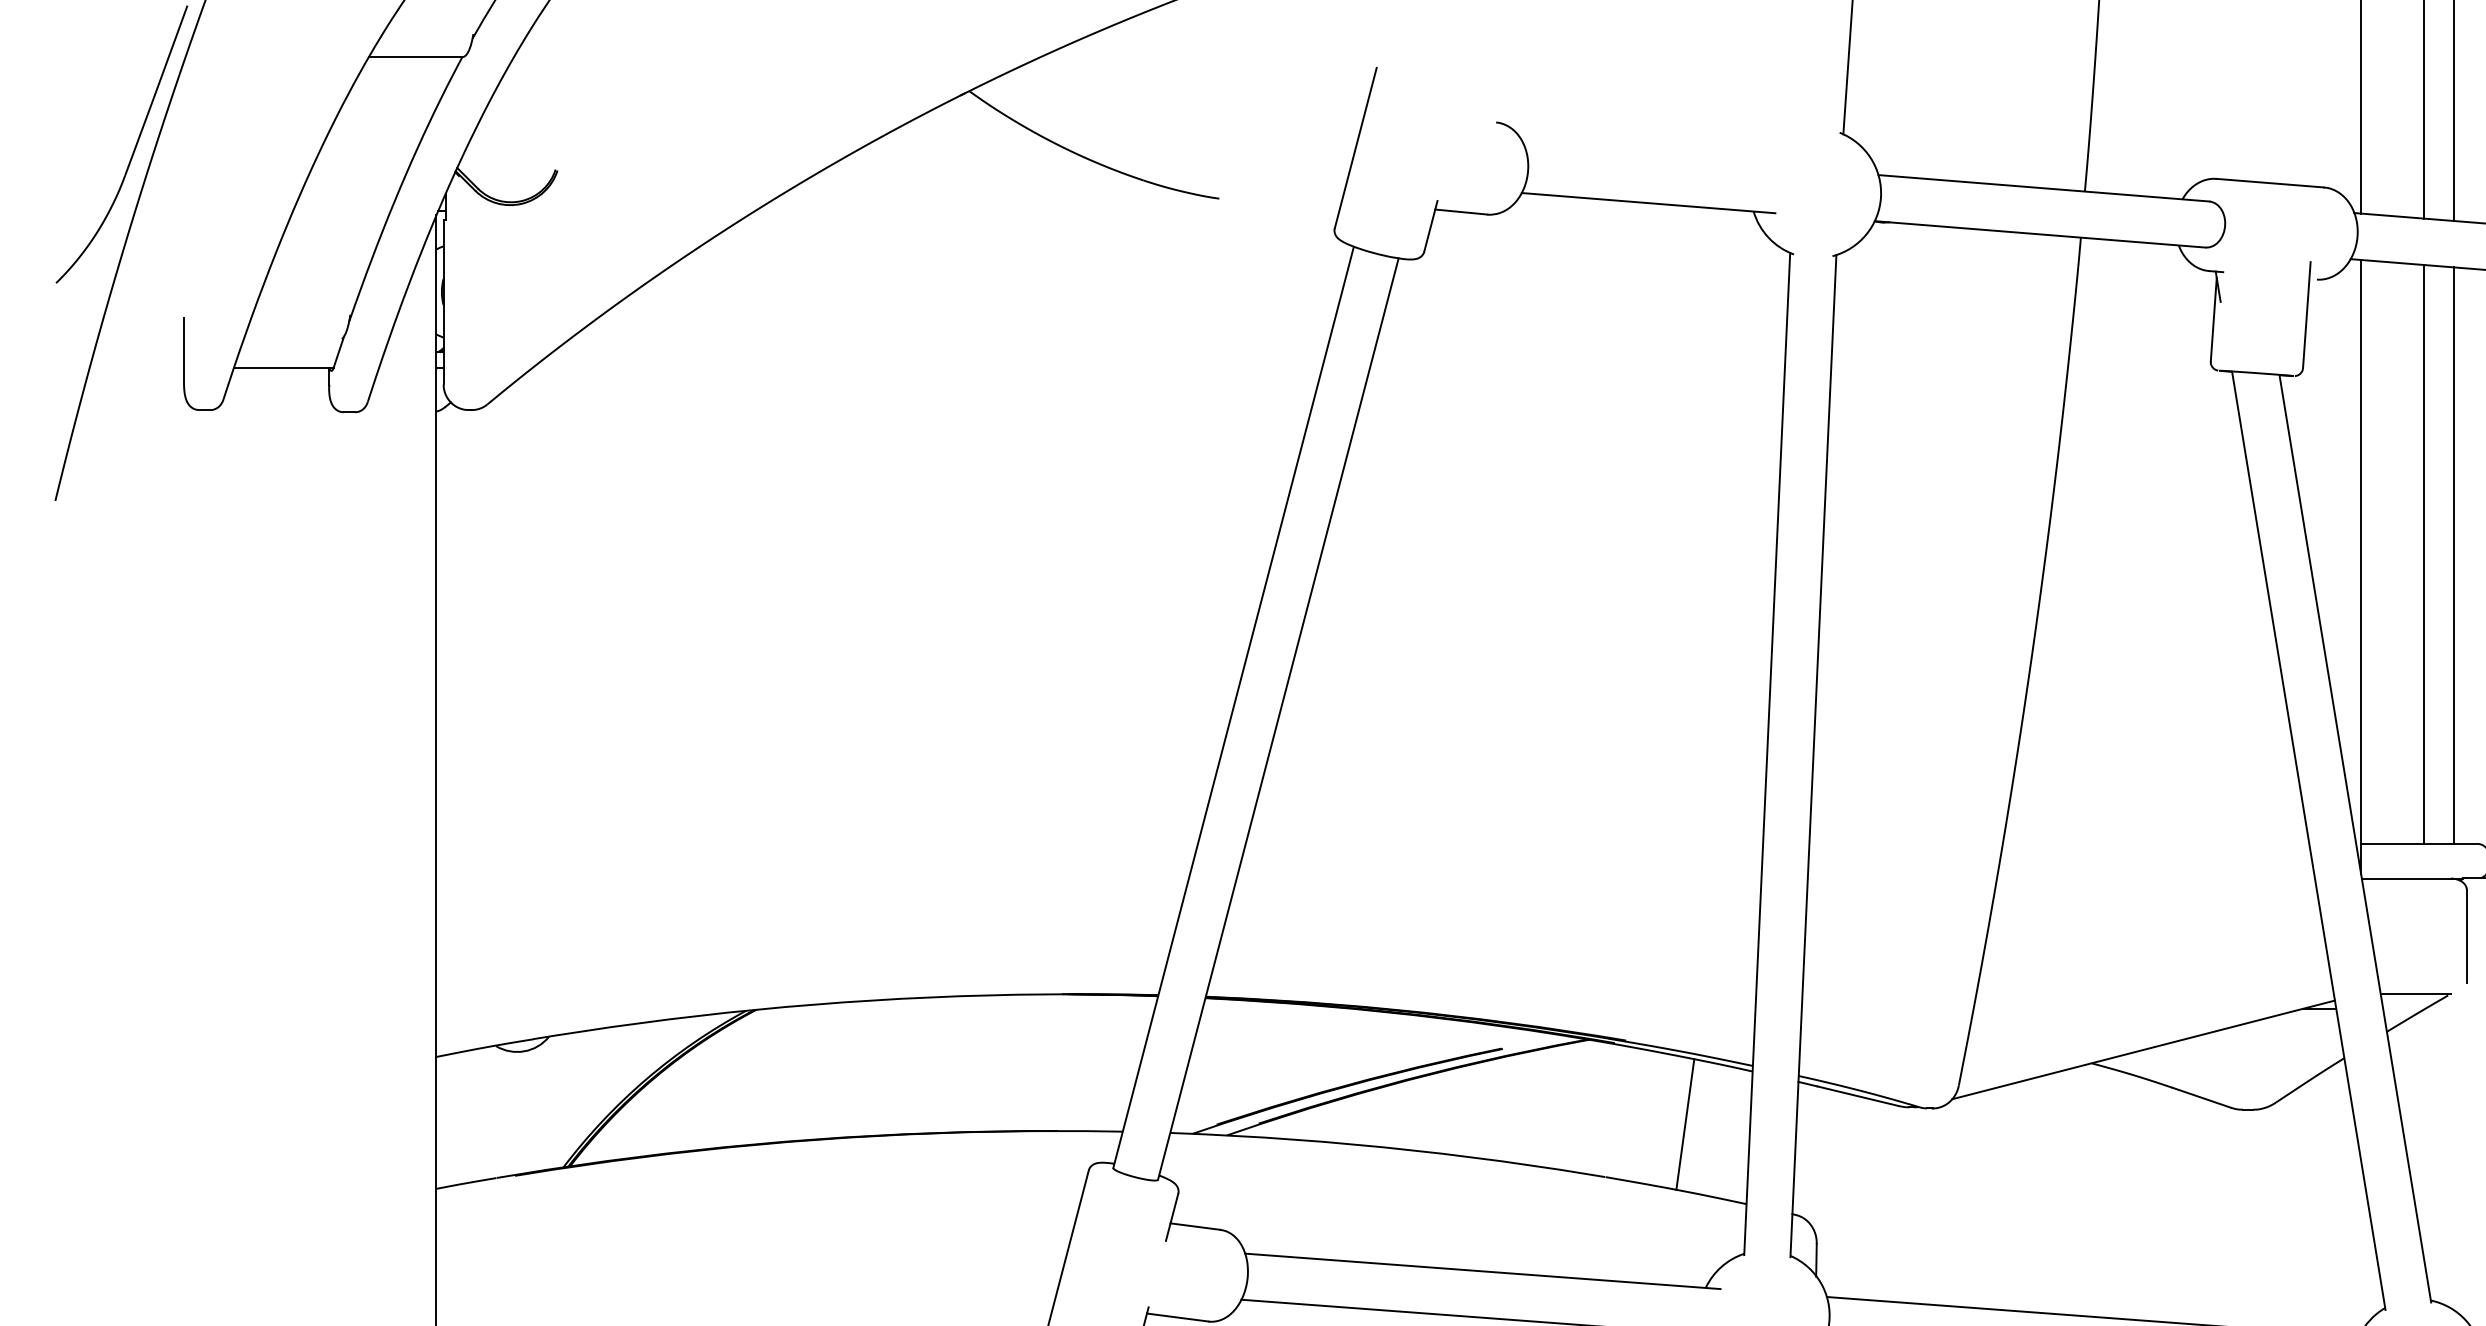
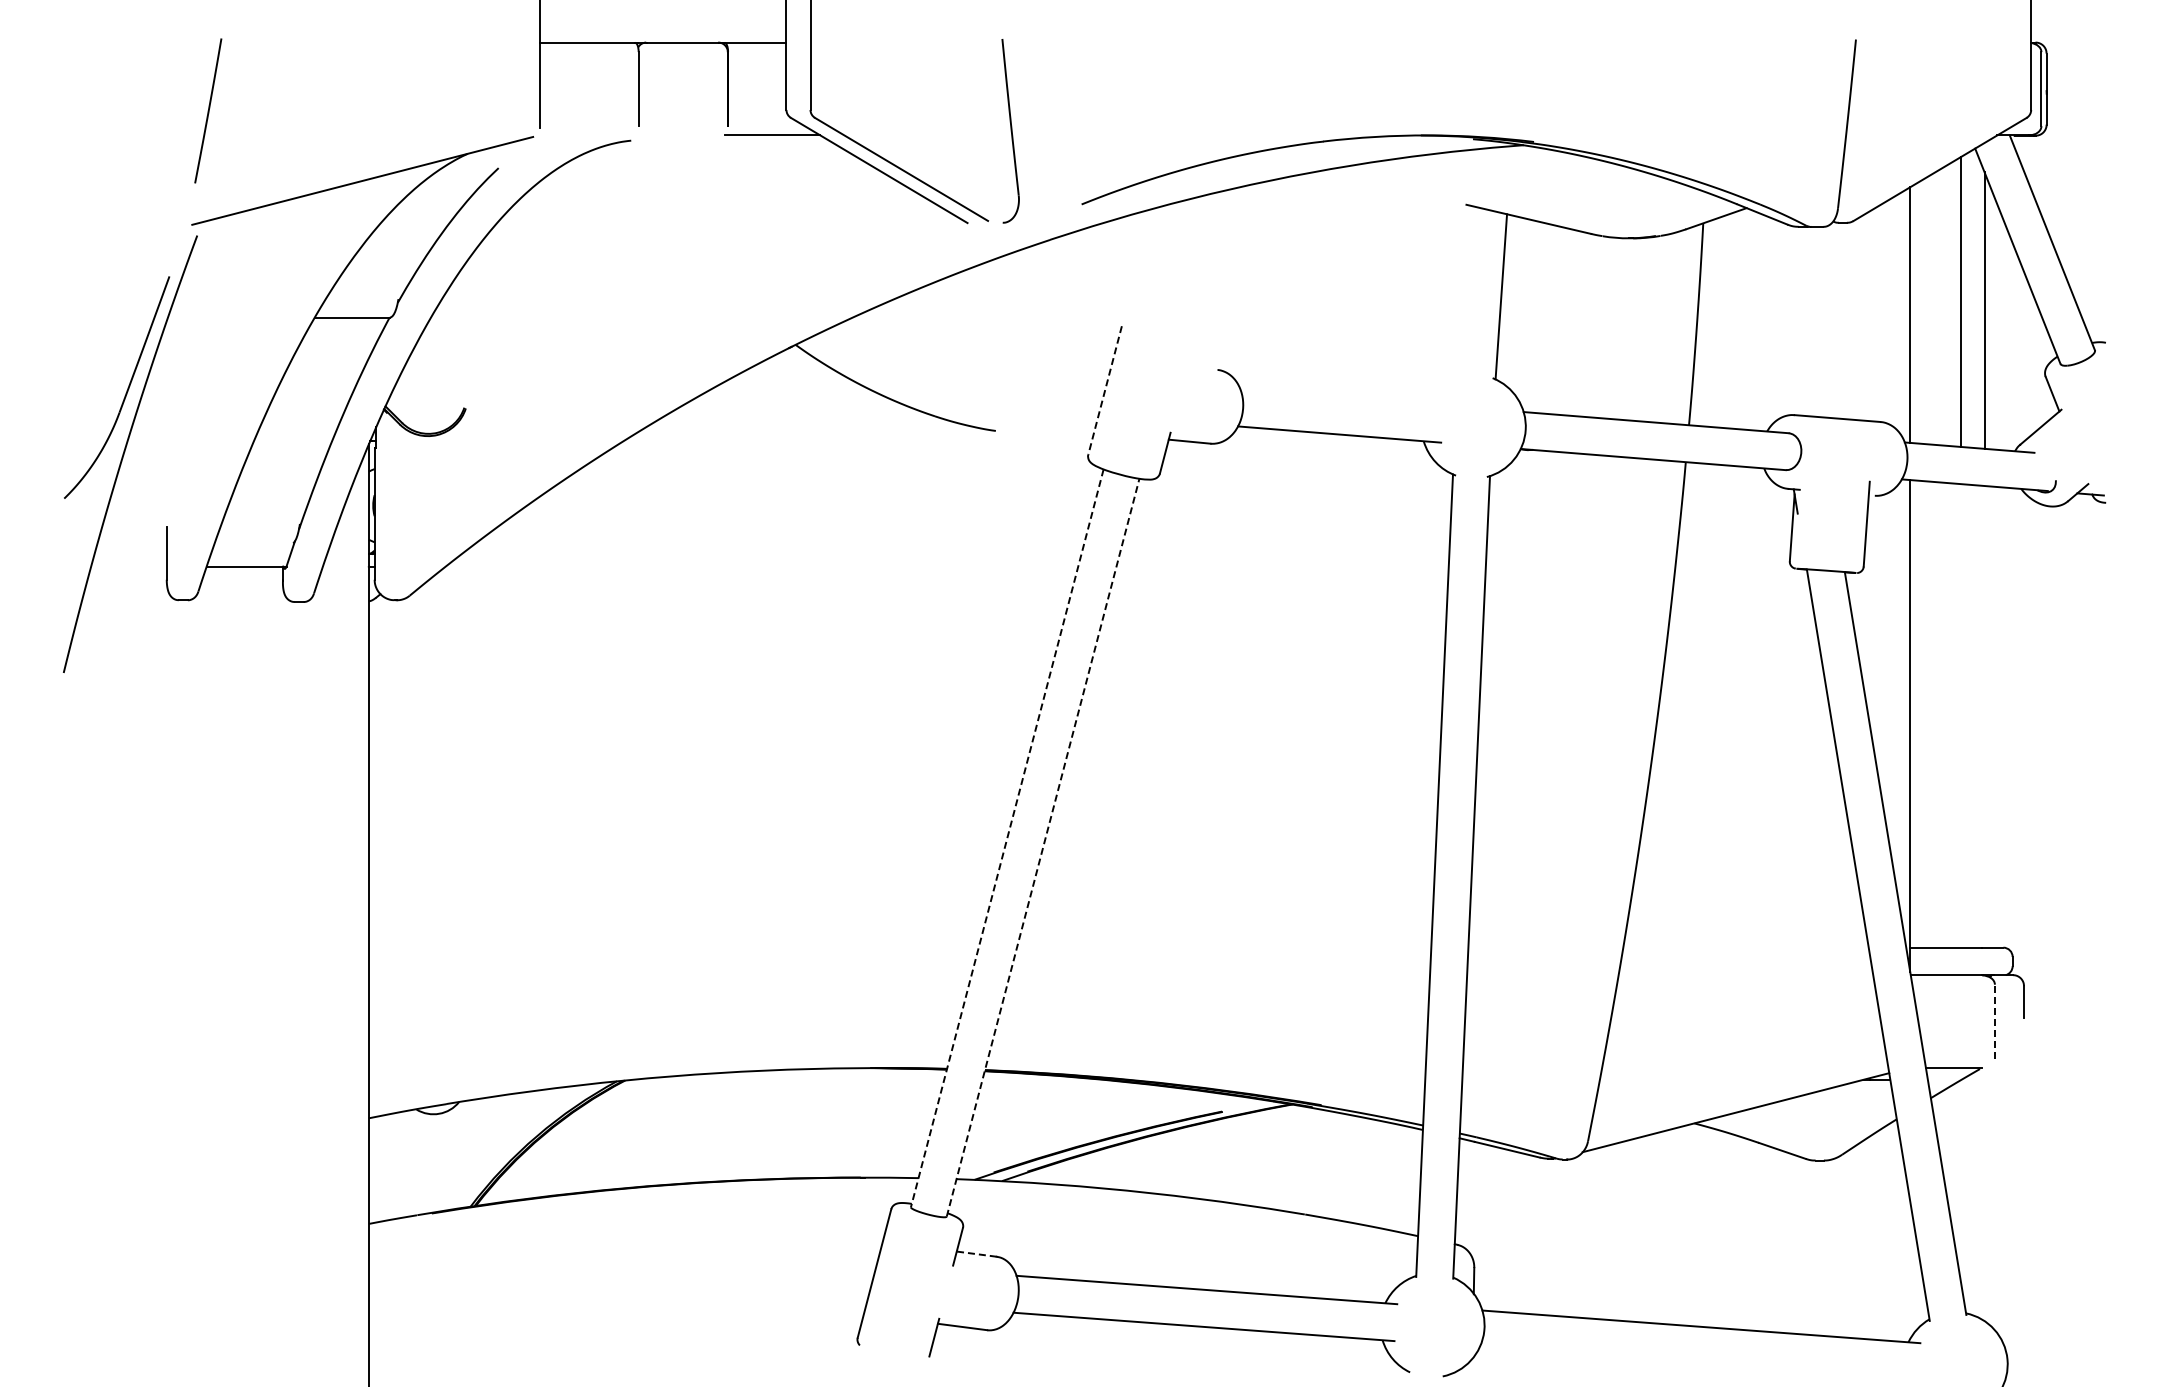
line: (1355, 148) -> (1104, 390), solid -> dashed
line: (2423, 553) -> (1960, 715), removed
line: (2453, 555) -> (1984, 716), removed
line: (1233, 707) -> (1007, 838), solid -> dashed
line: (1278, 718) -> (1043, 847), solid -> dashed
line: (2466, 936) -> (1994, 1021), solid -> dashed
line: (1684, 1124) -> (1368, 1172), removed
line: (1195, 1227) -> (976, 1254), solid -> dashed

